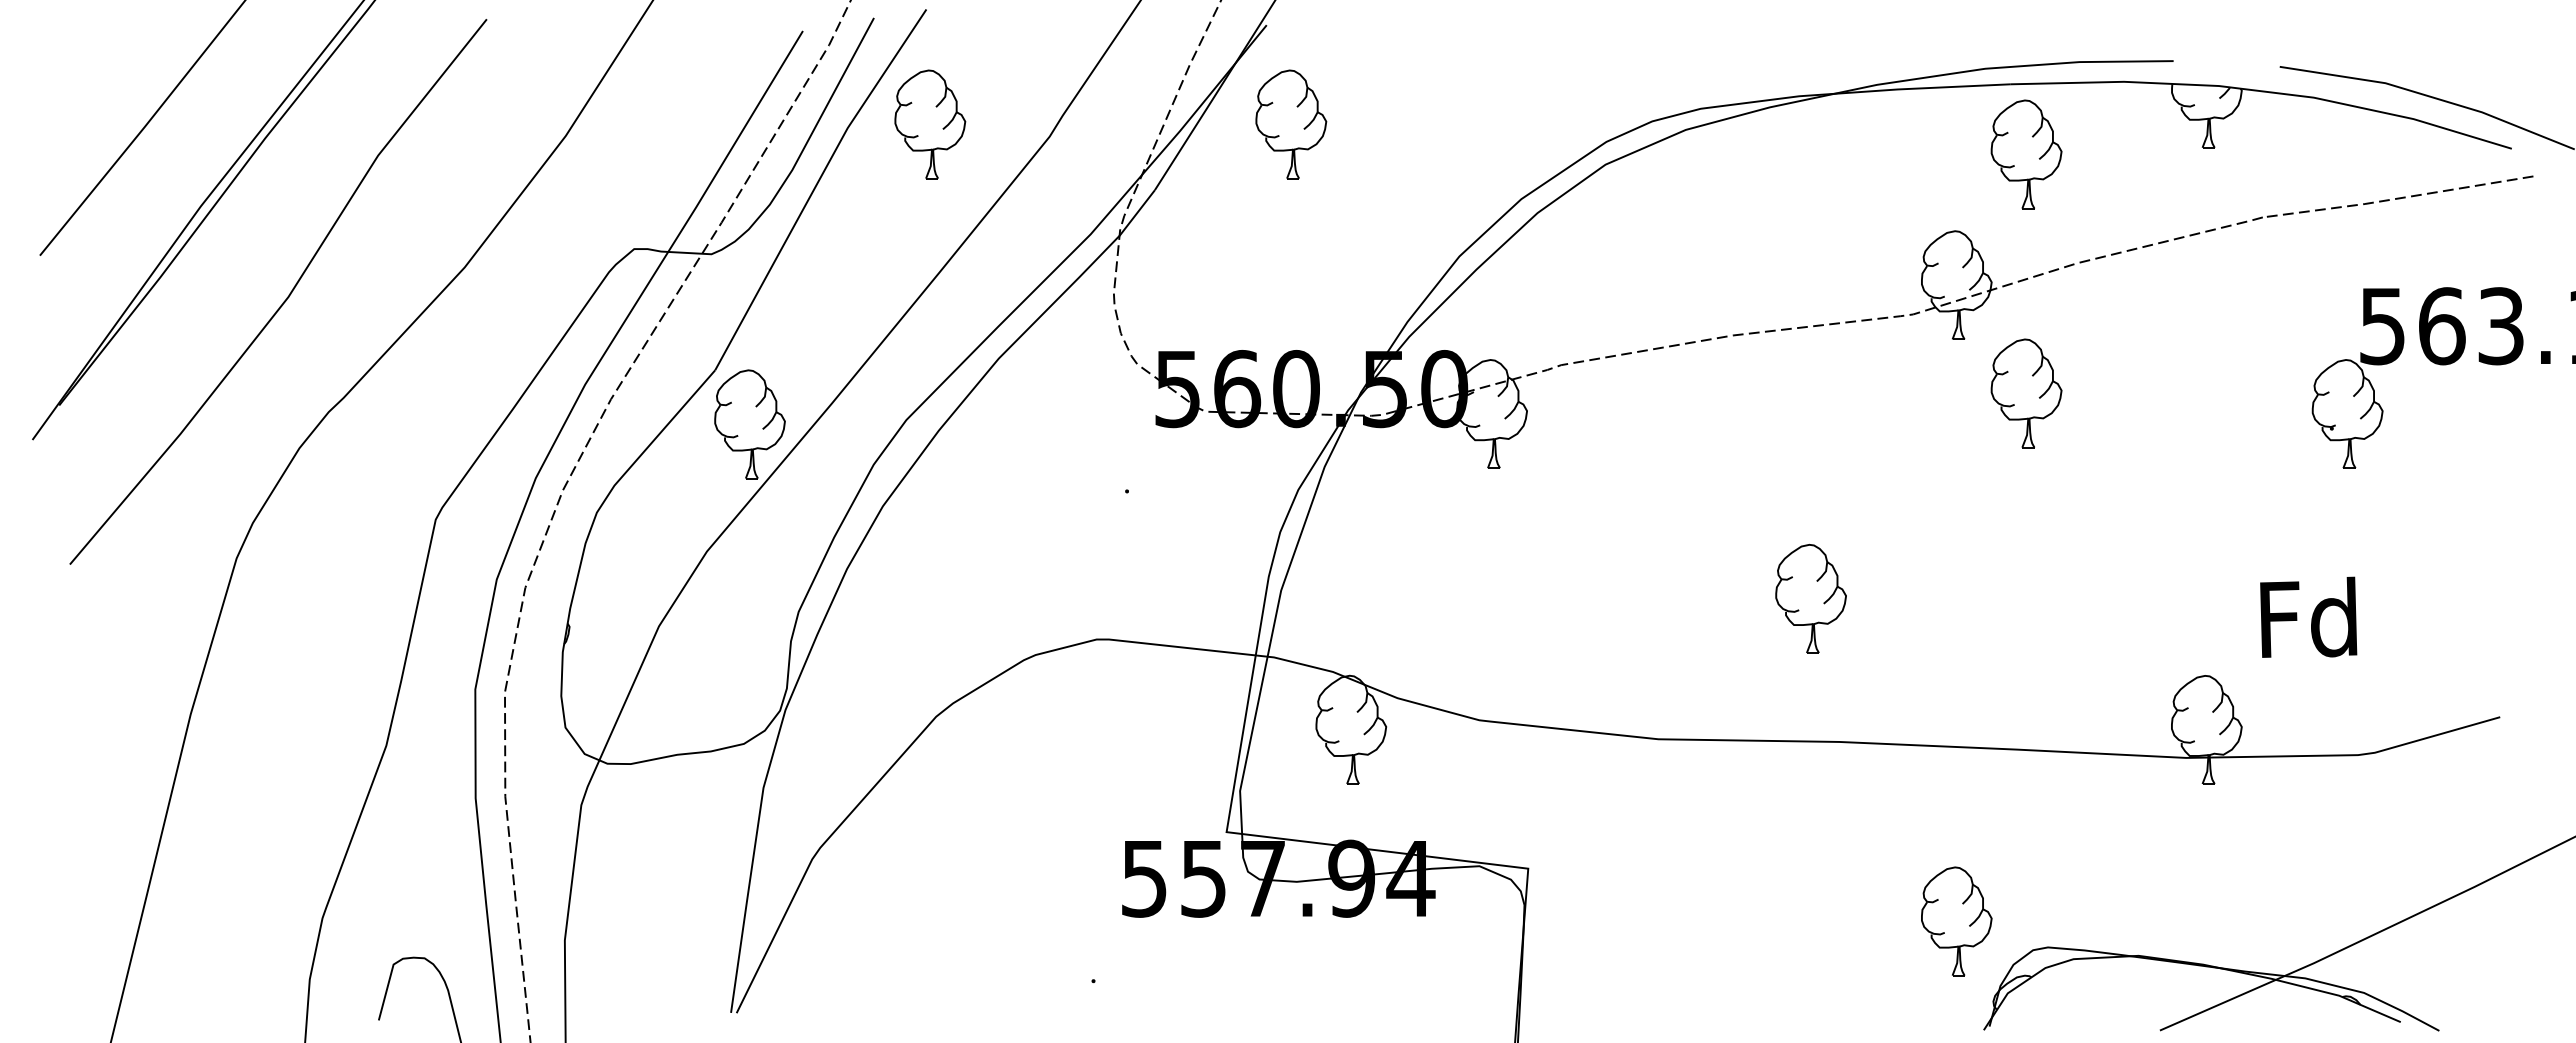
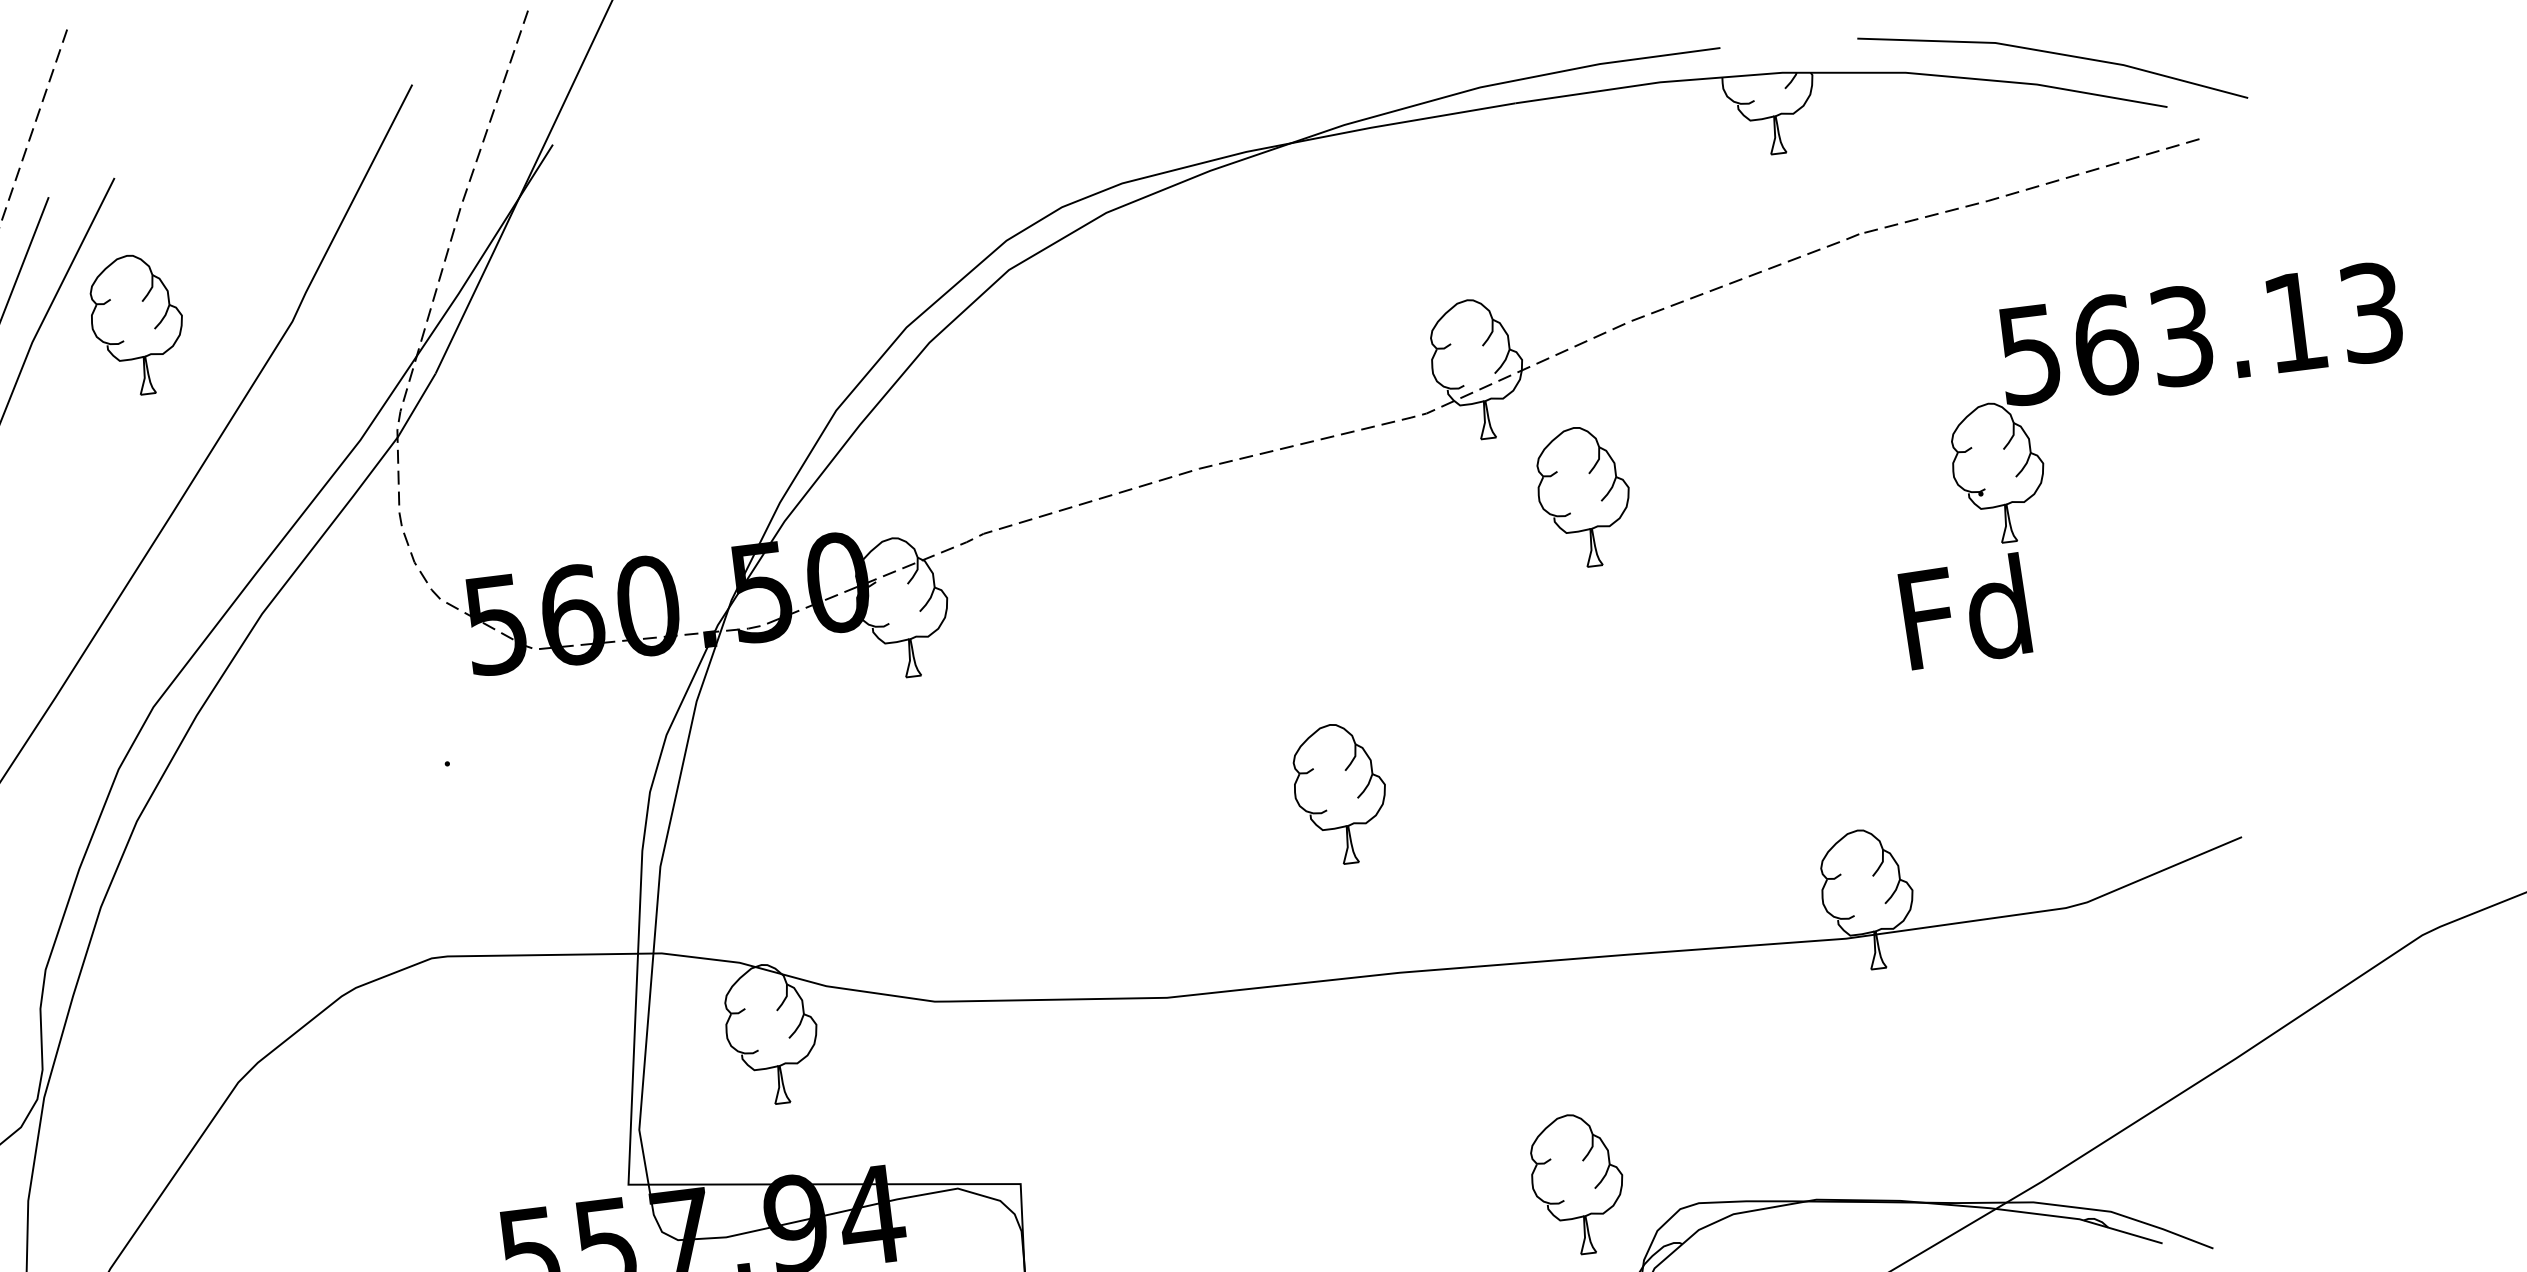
part: (1291, 124) -> (600, 267), removed
part: (2026, 154) -> (1546, 190), removed
text: (2308, 616) -> (1964, 610), moved

